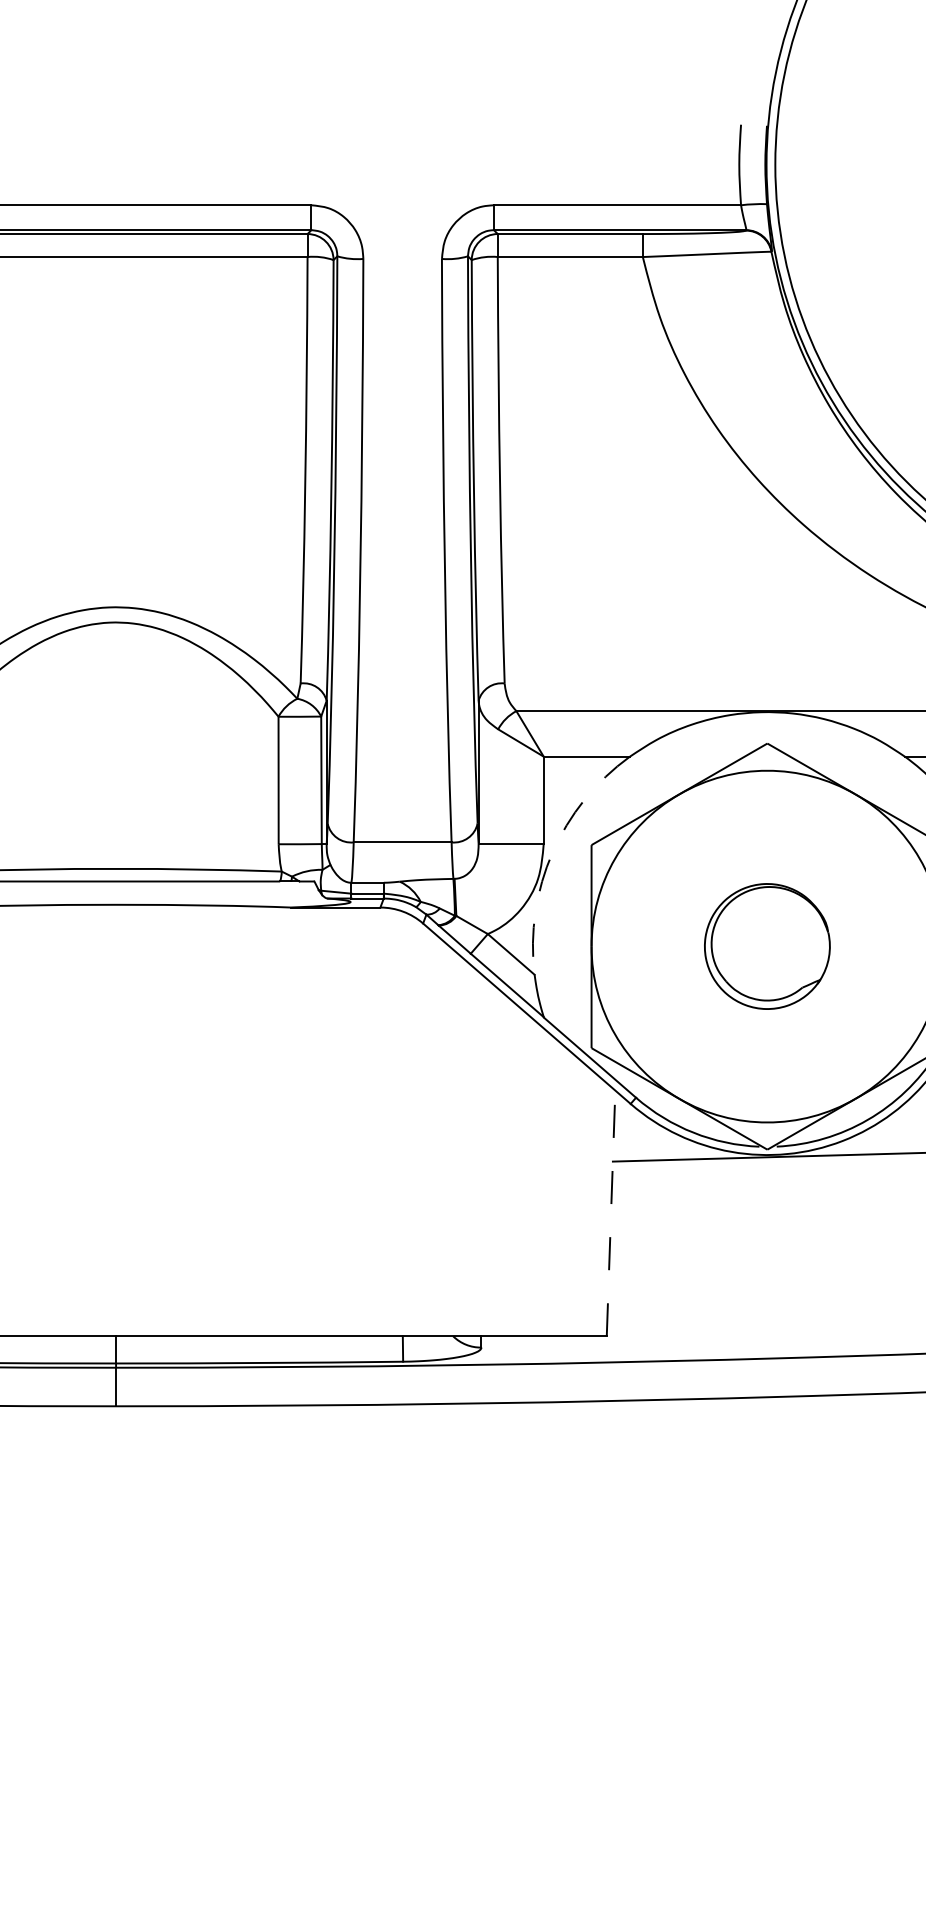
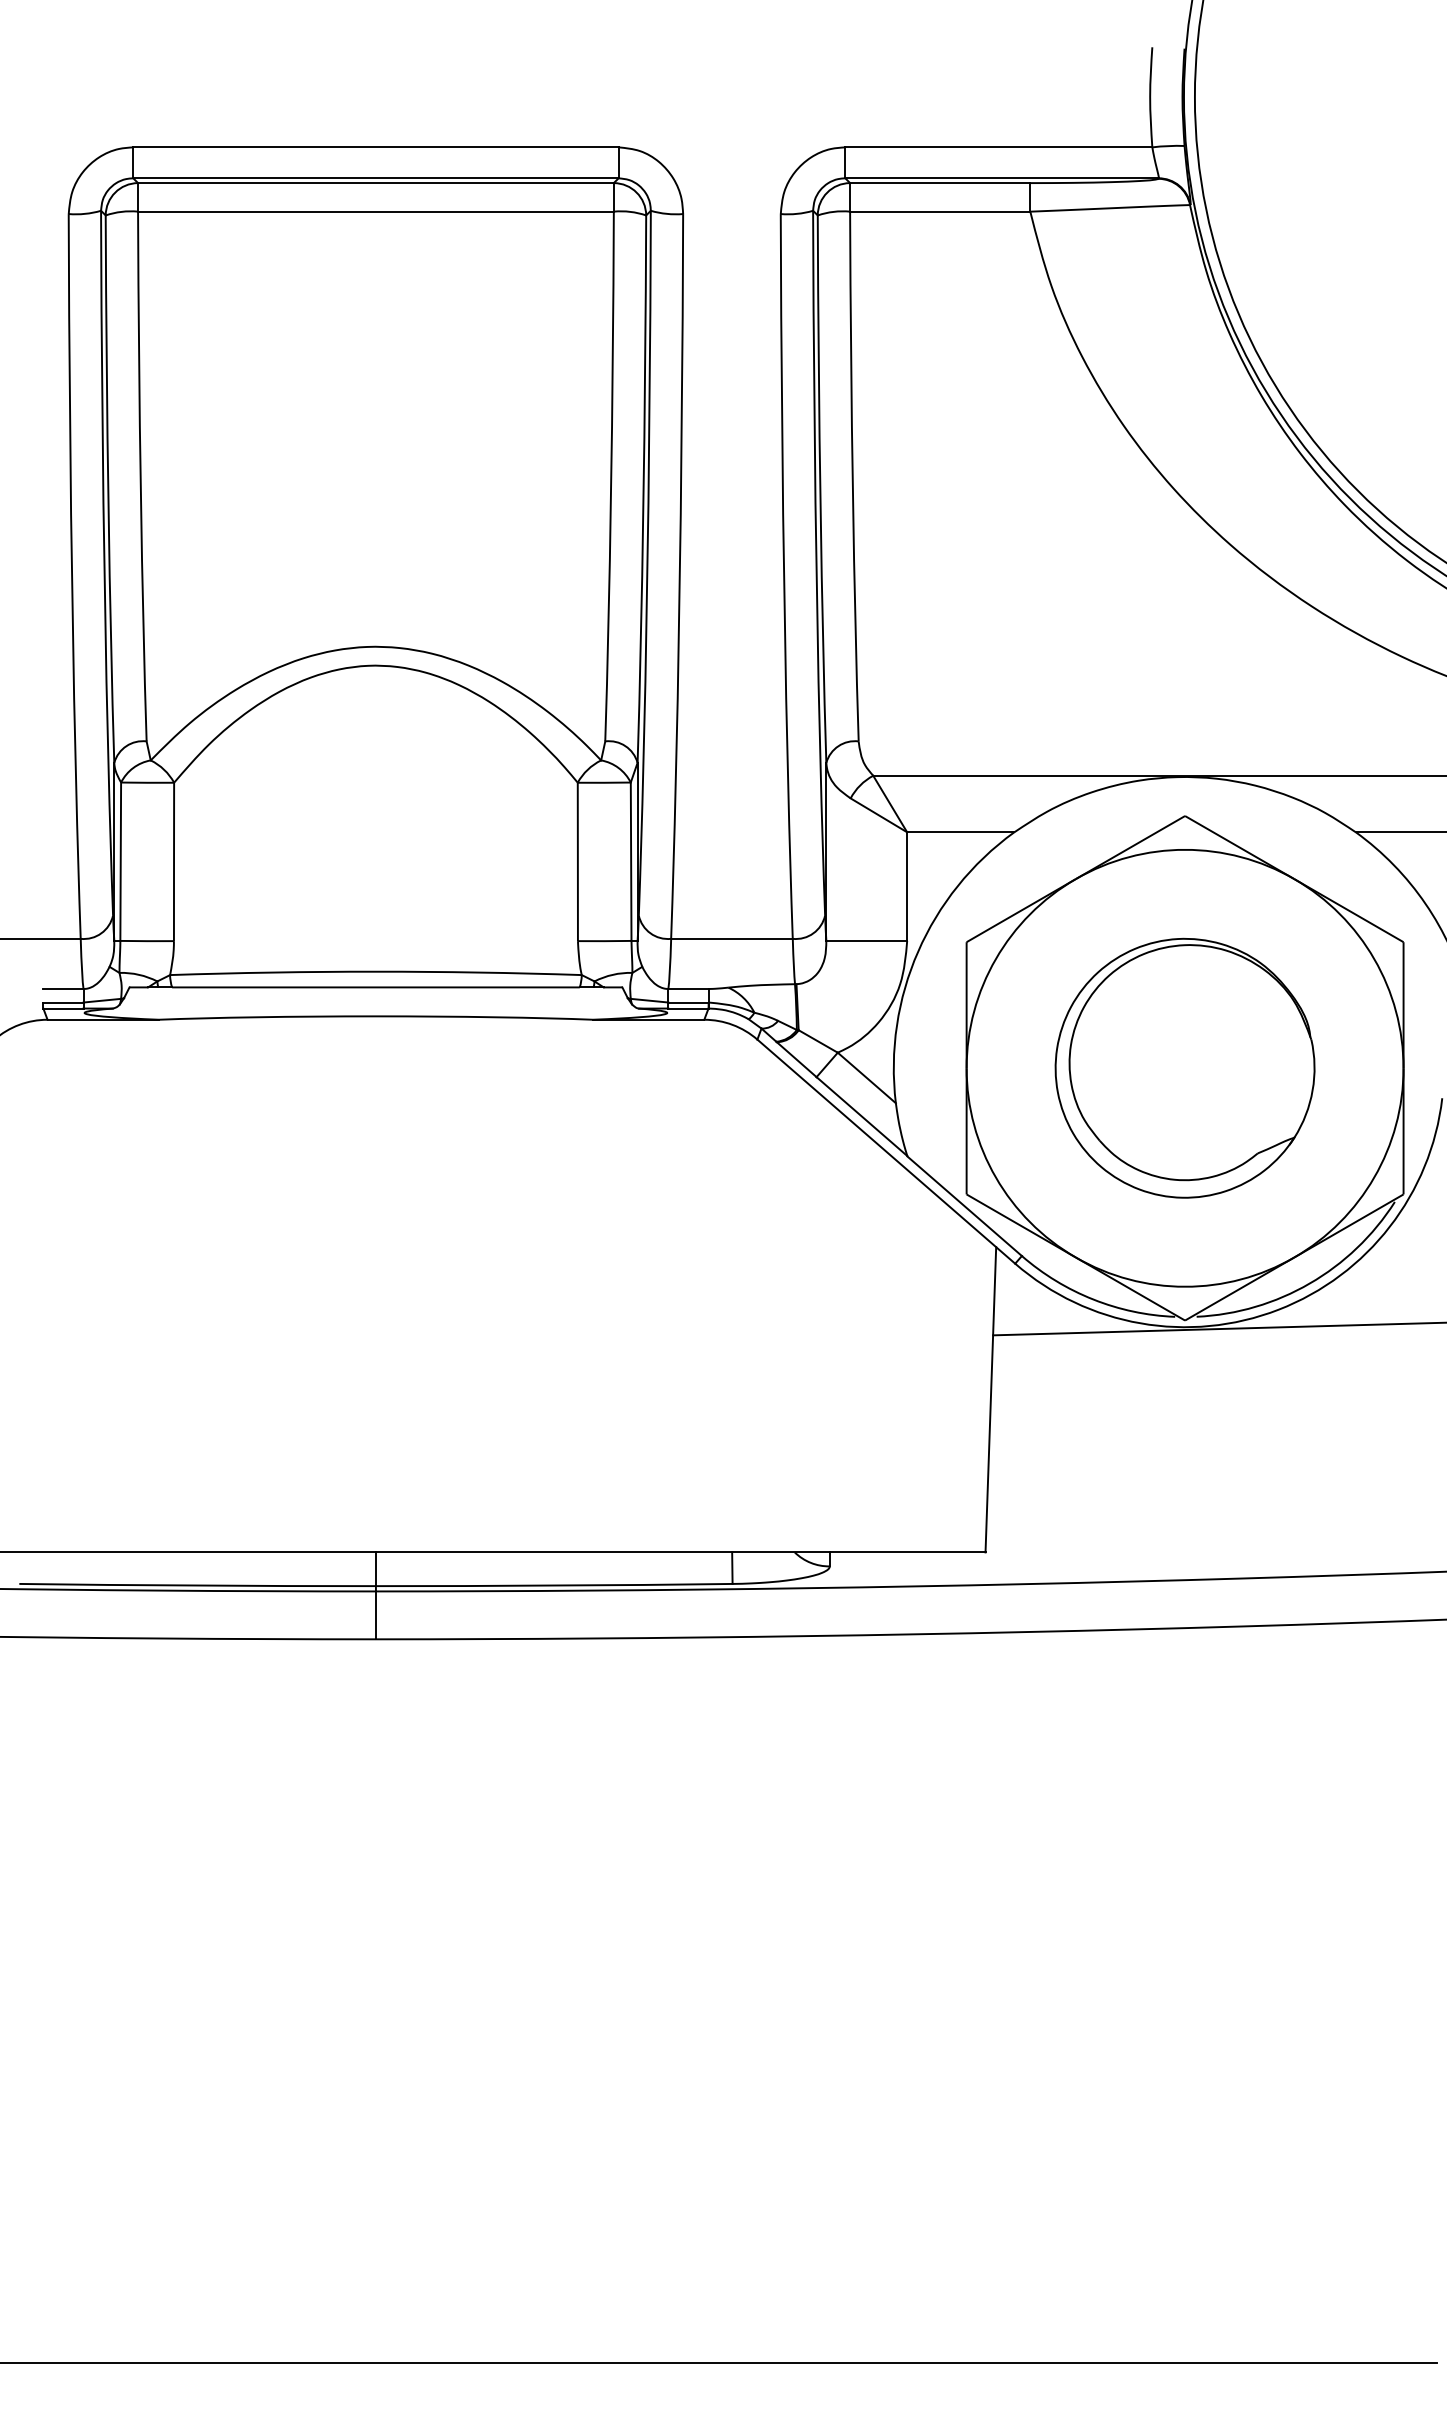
arc: (552, 852) -> (918, 951), dashed -> solid
part: (766, 945) -> (1184, 1067), size x1.67
line: (610, 1213) -> (990, 1399), dashed -> solid

